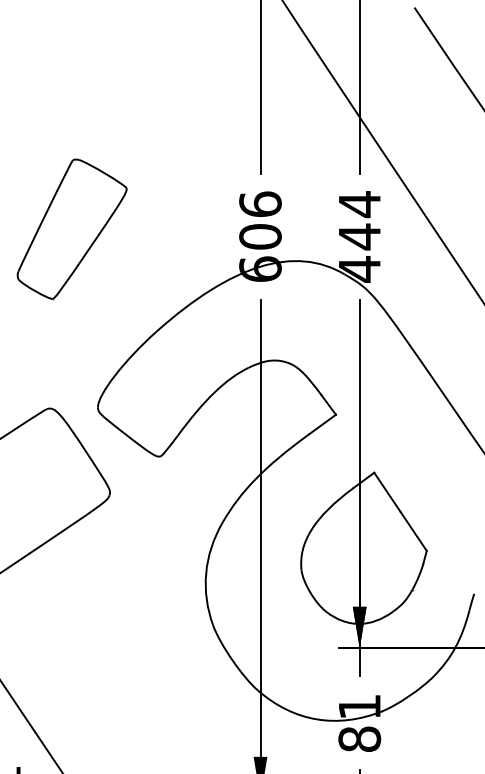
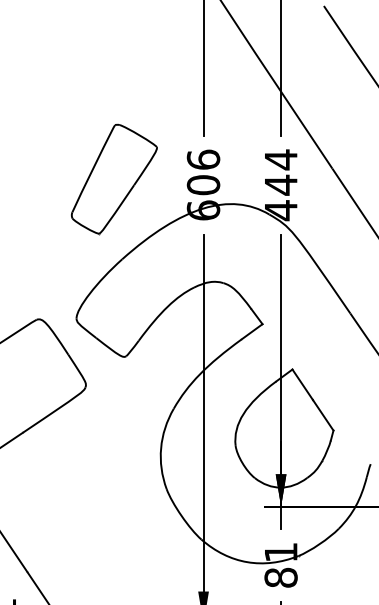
part: (72, 229) -> (114, 179), moved

